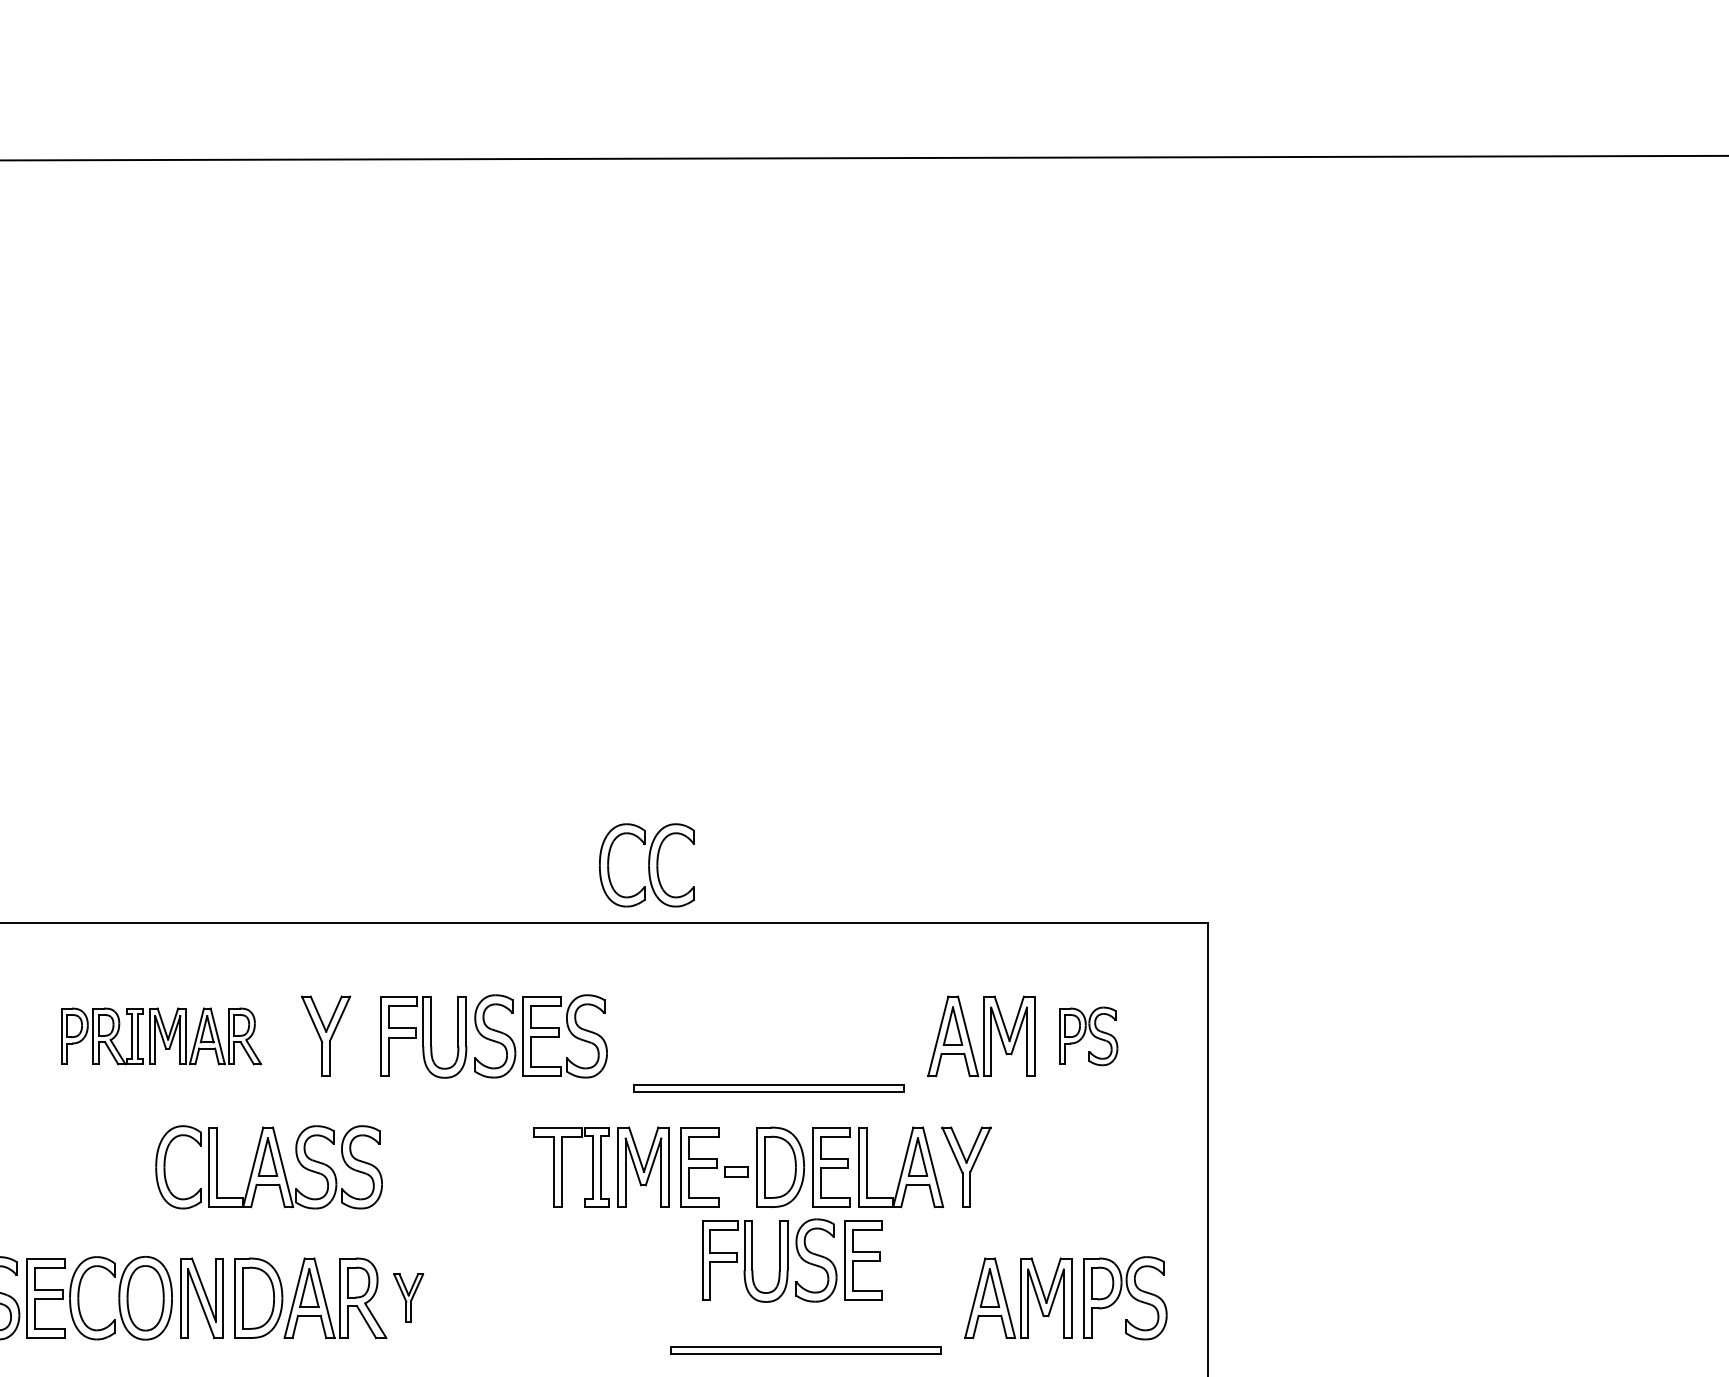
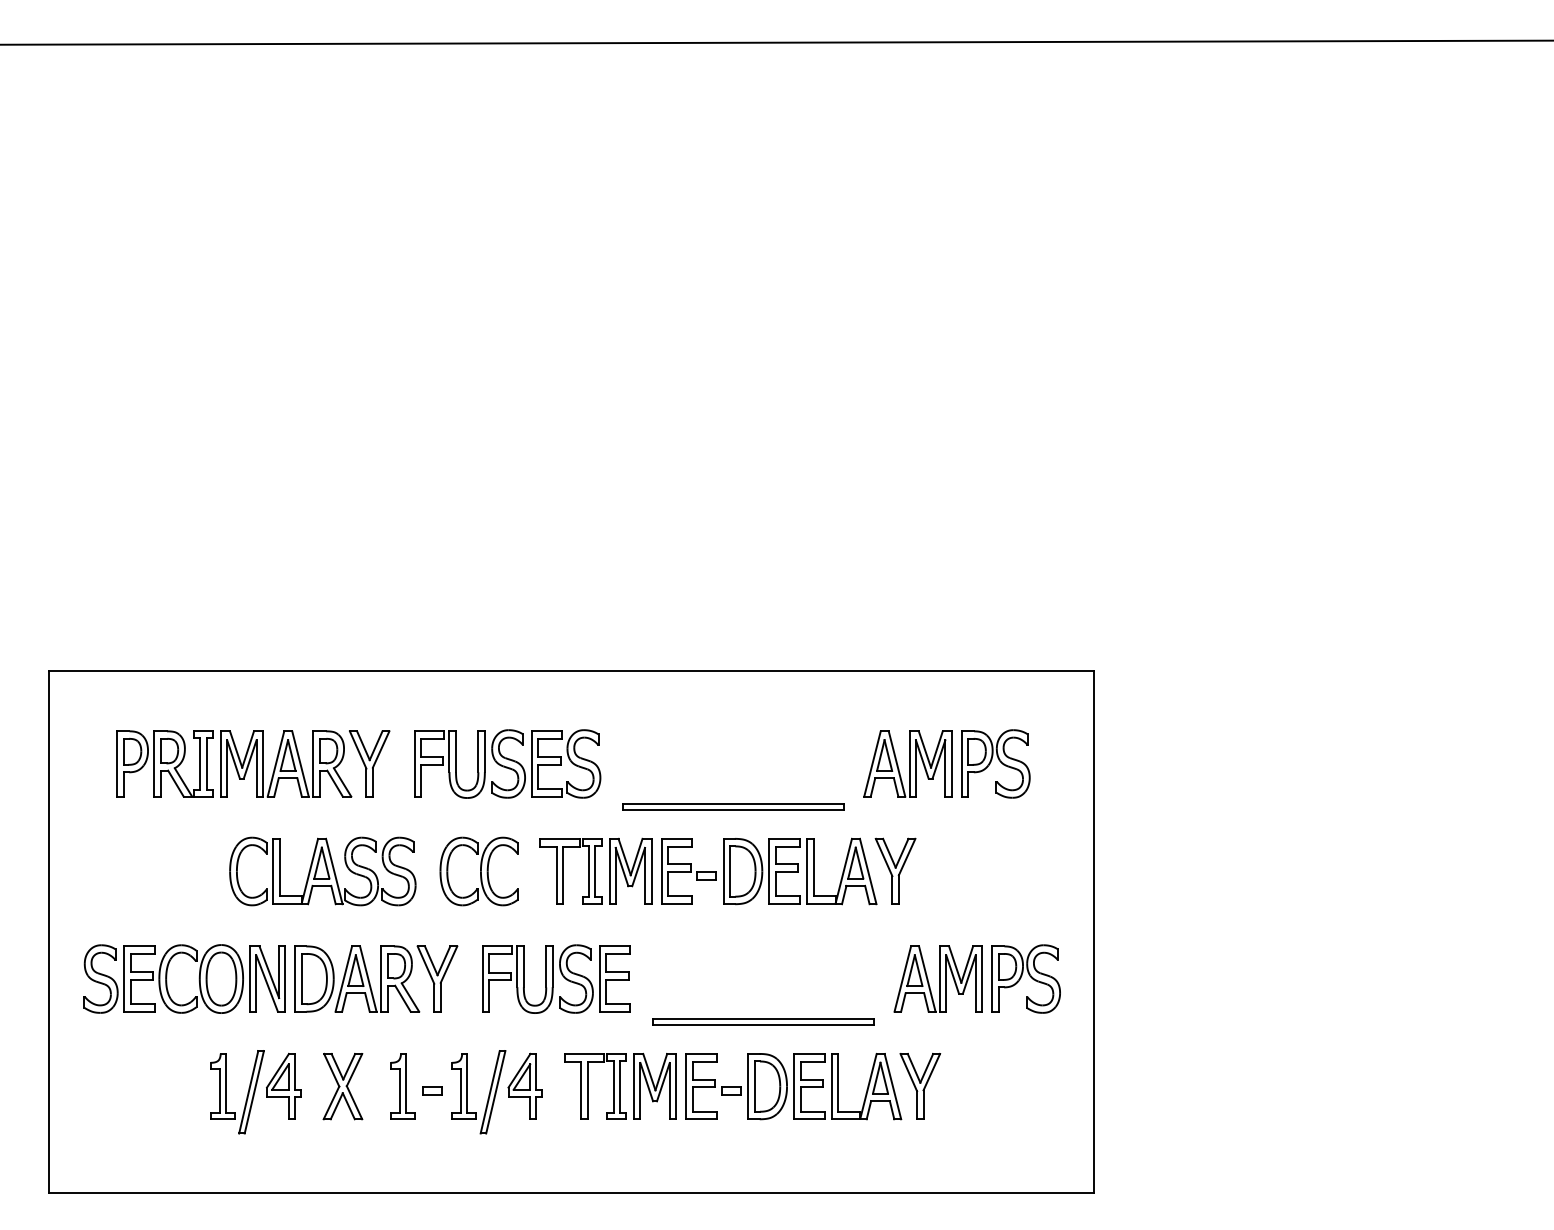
part: (646, 865) -> (478, 871), moved
part: (161, 1035) -> (234, 763), size x1.43
part: (1088, 1035) -> (995, 763), size x1.43
part: (792, 1259) -> (556, 978), moved
part: (408, 1297) -> (437, 978), size x1.67

